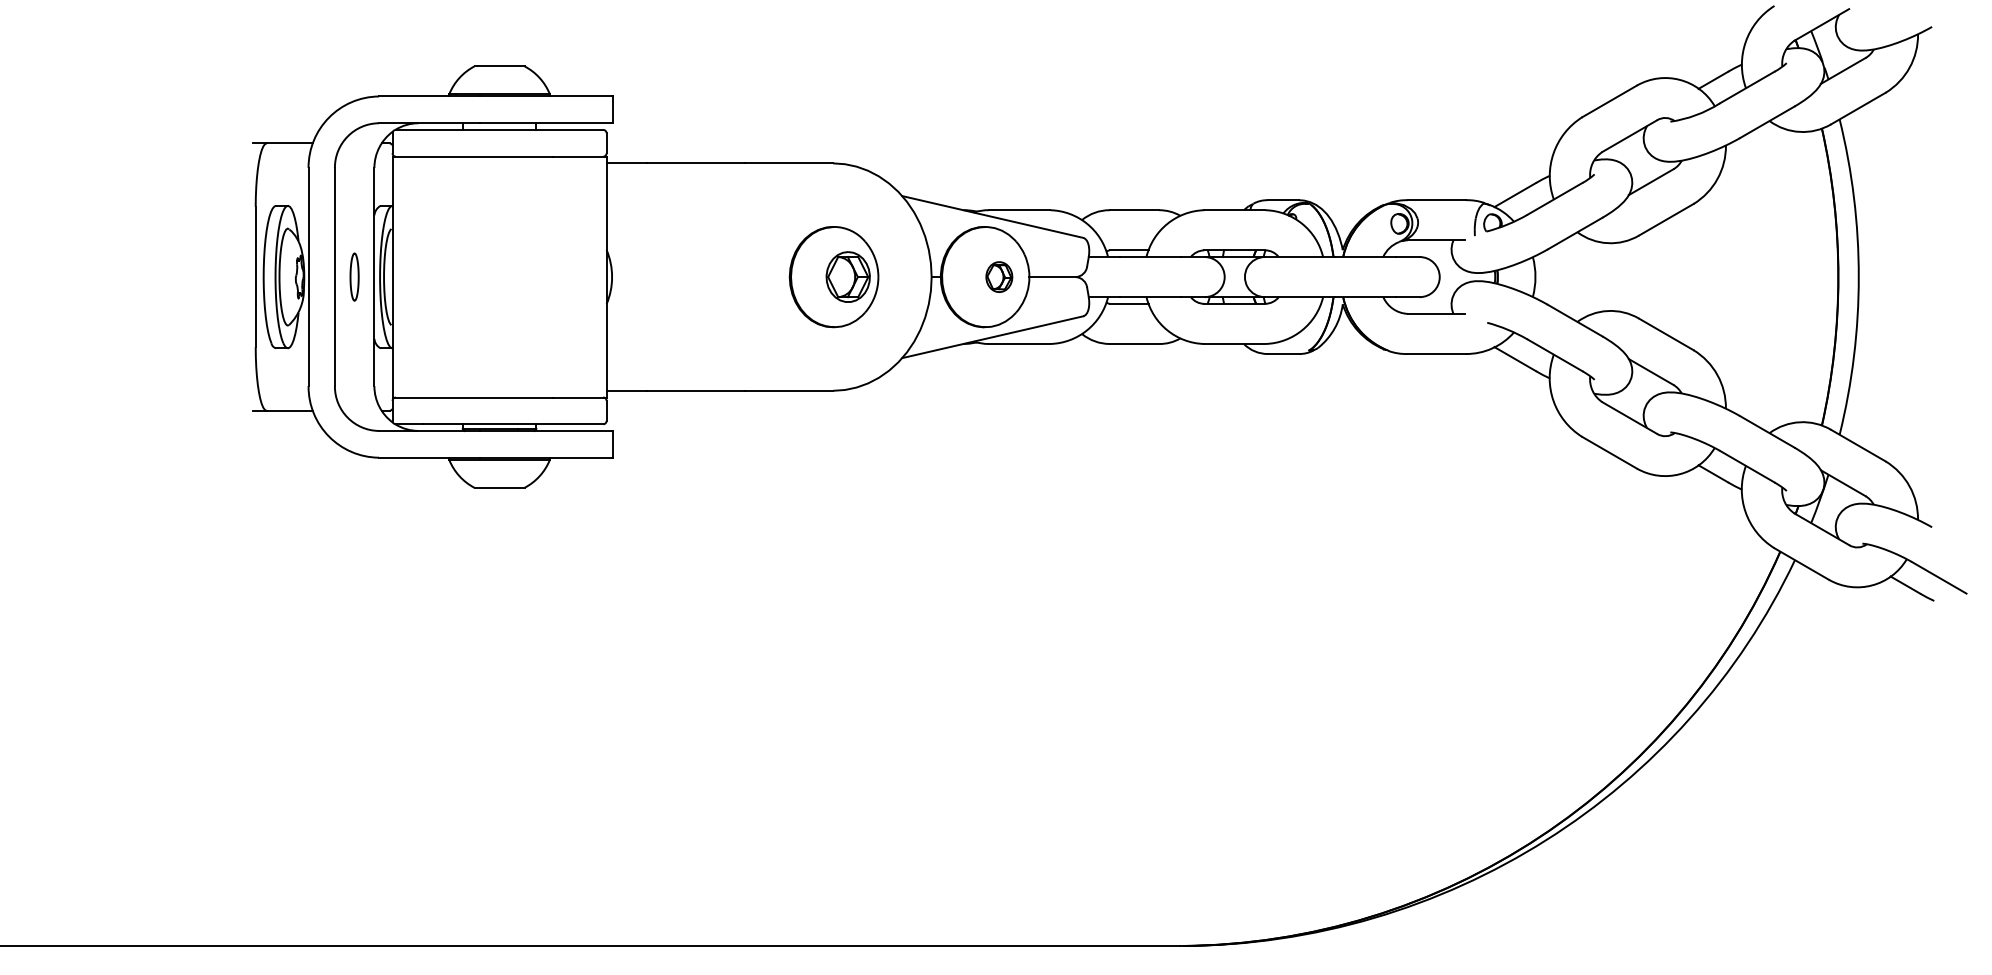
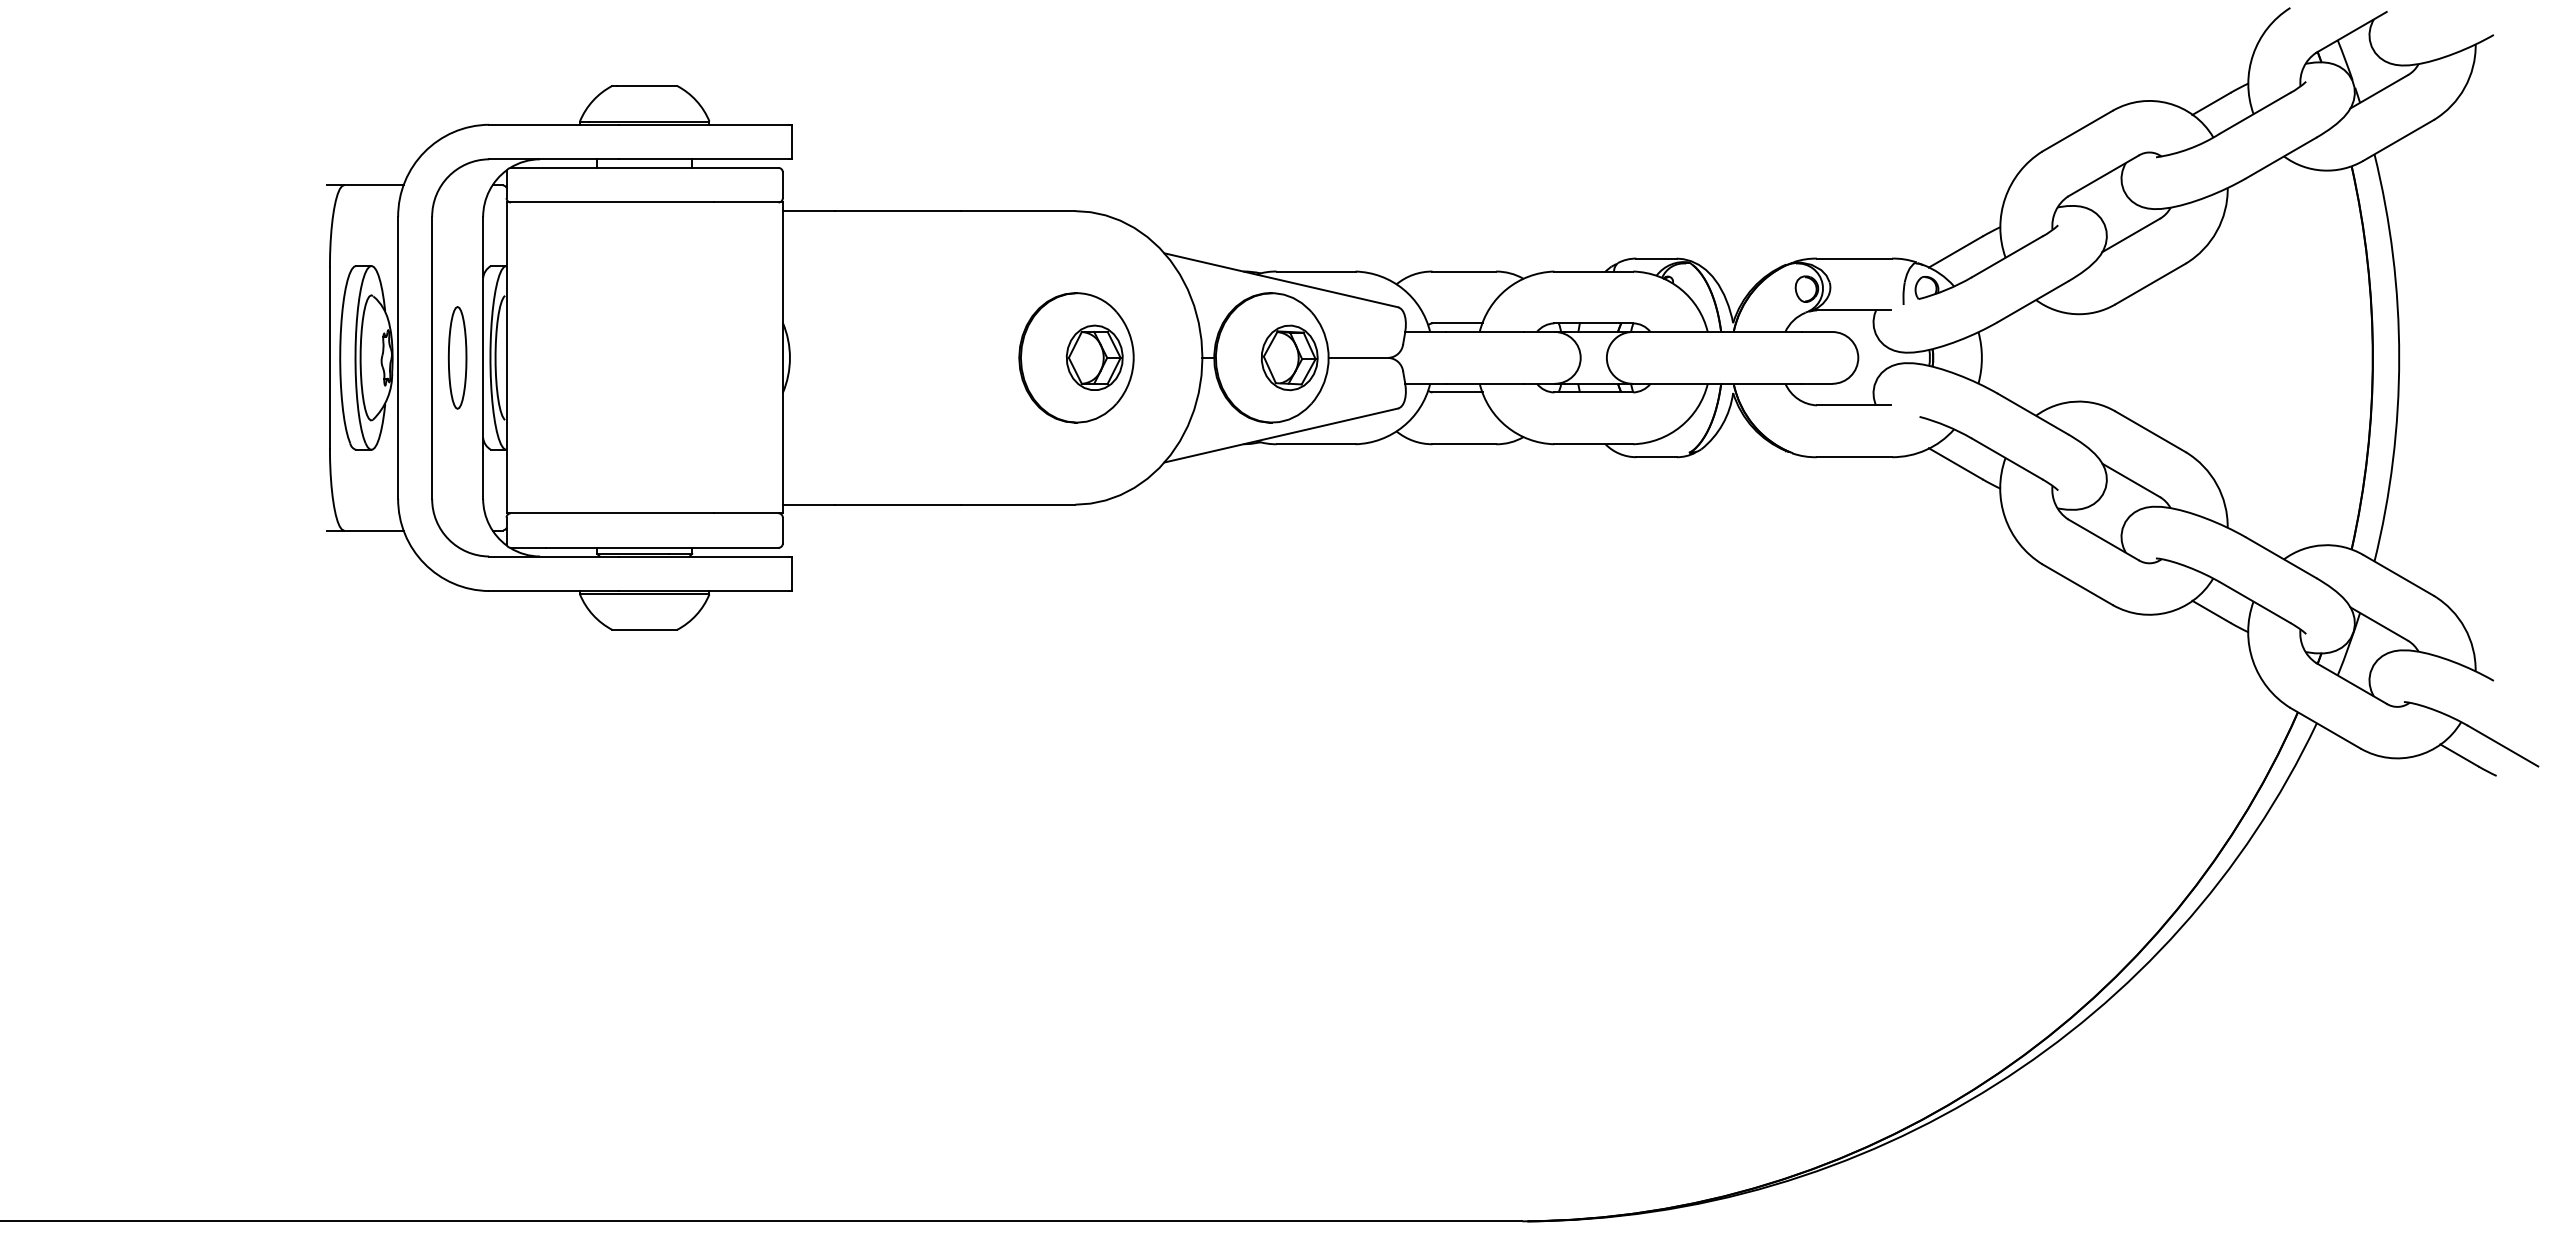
part: (354, 276) -> (457, 357), size x1.67
part: (999, 276) -> (1289, 357), size x1.67

